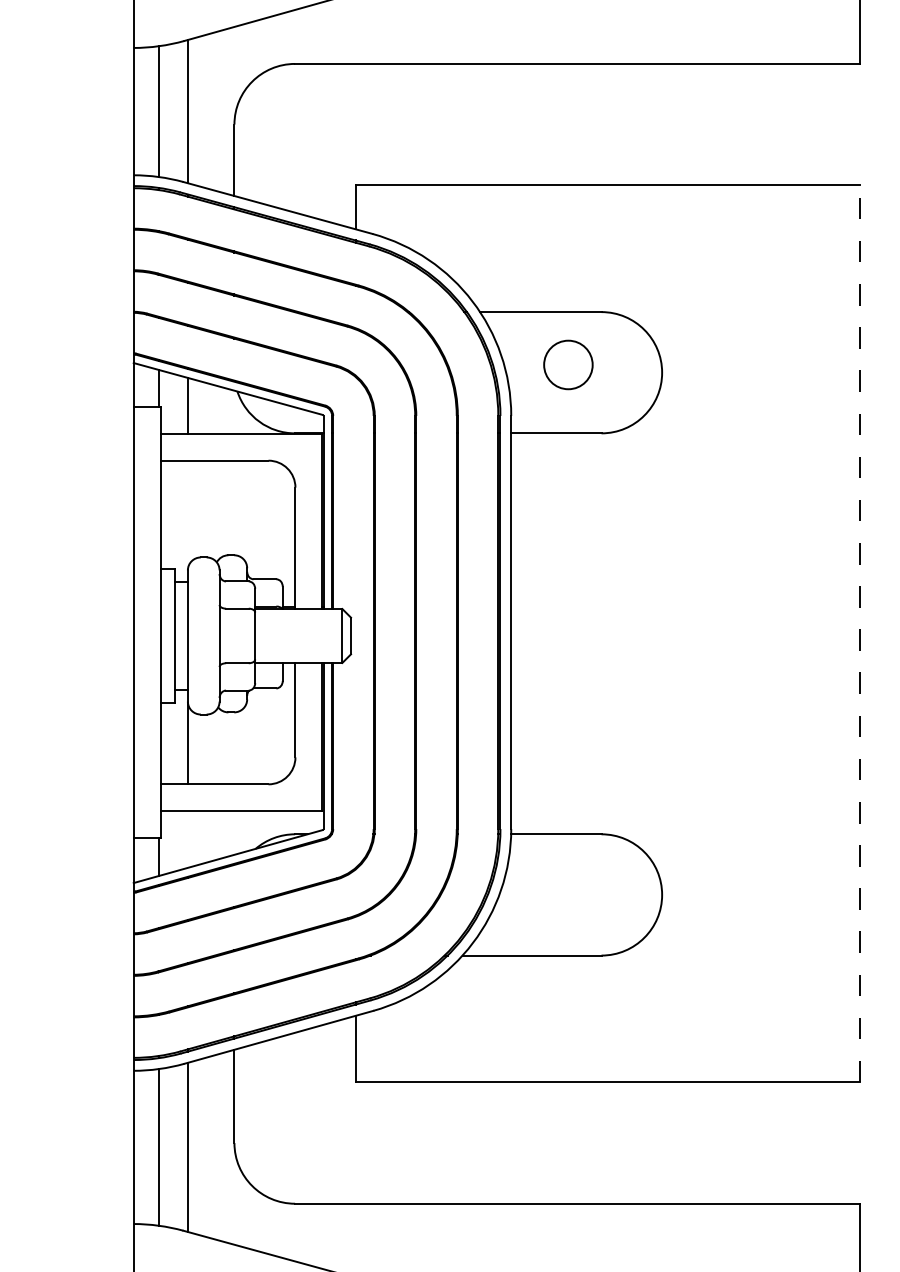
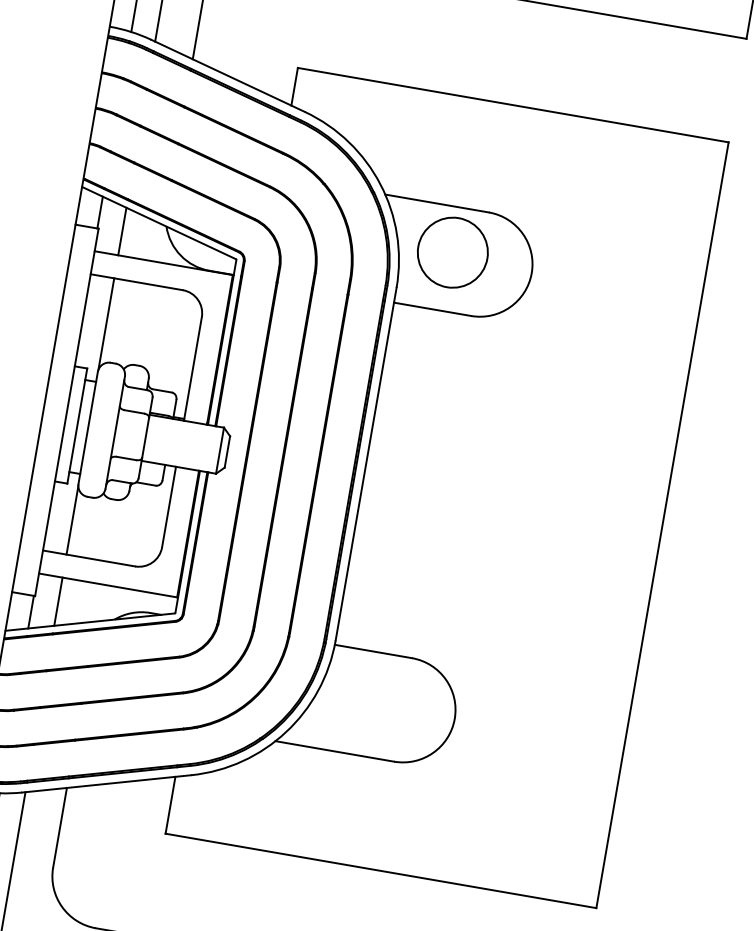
circle: (568, 364) -> (453, 252), size x1.67
line: (188, 513) -> (106, 323), added
line: (860, 633) -> (662, 524), dashed -> solid
line: (188, 839) -> (58, 601), added

